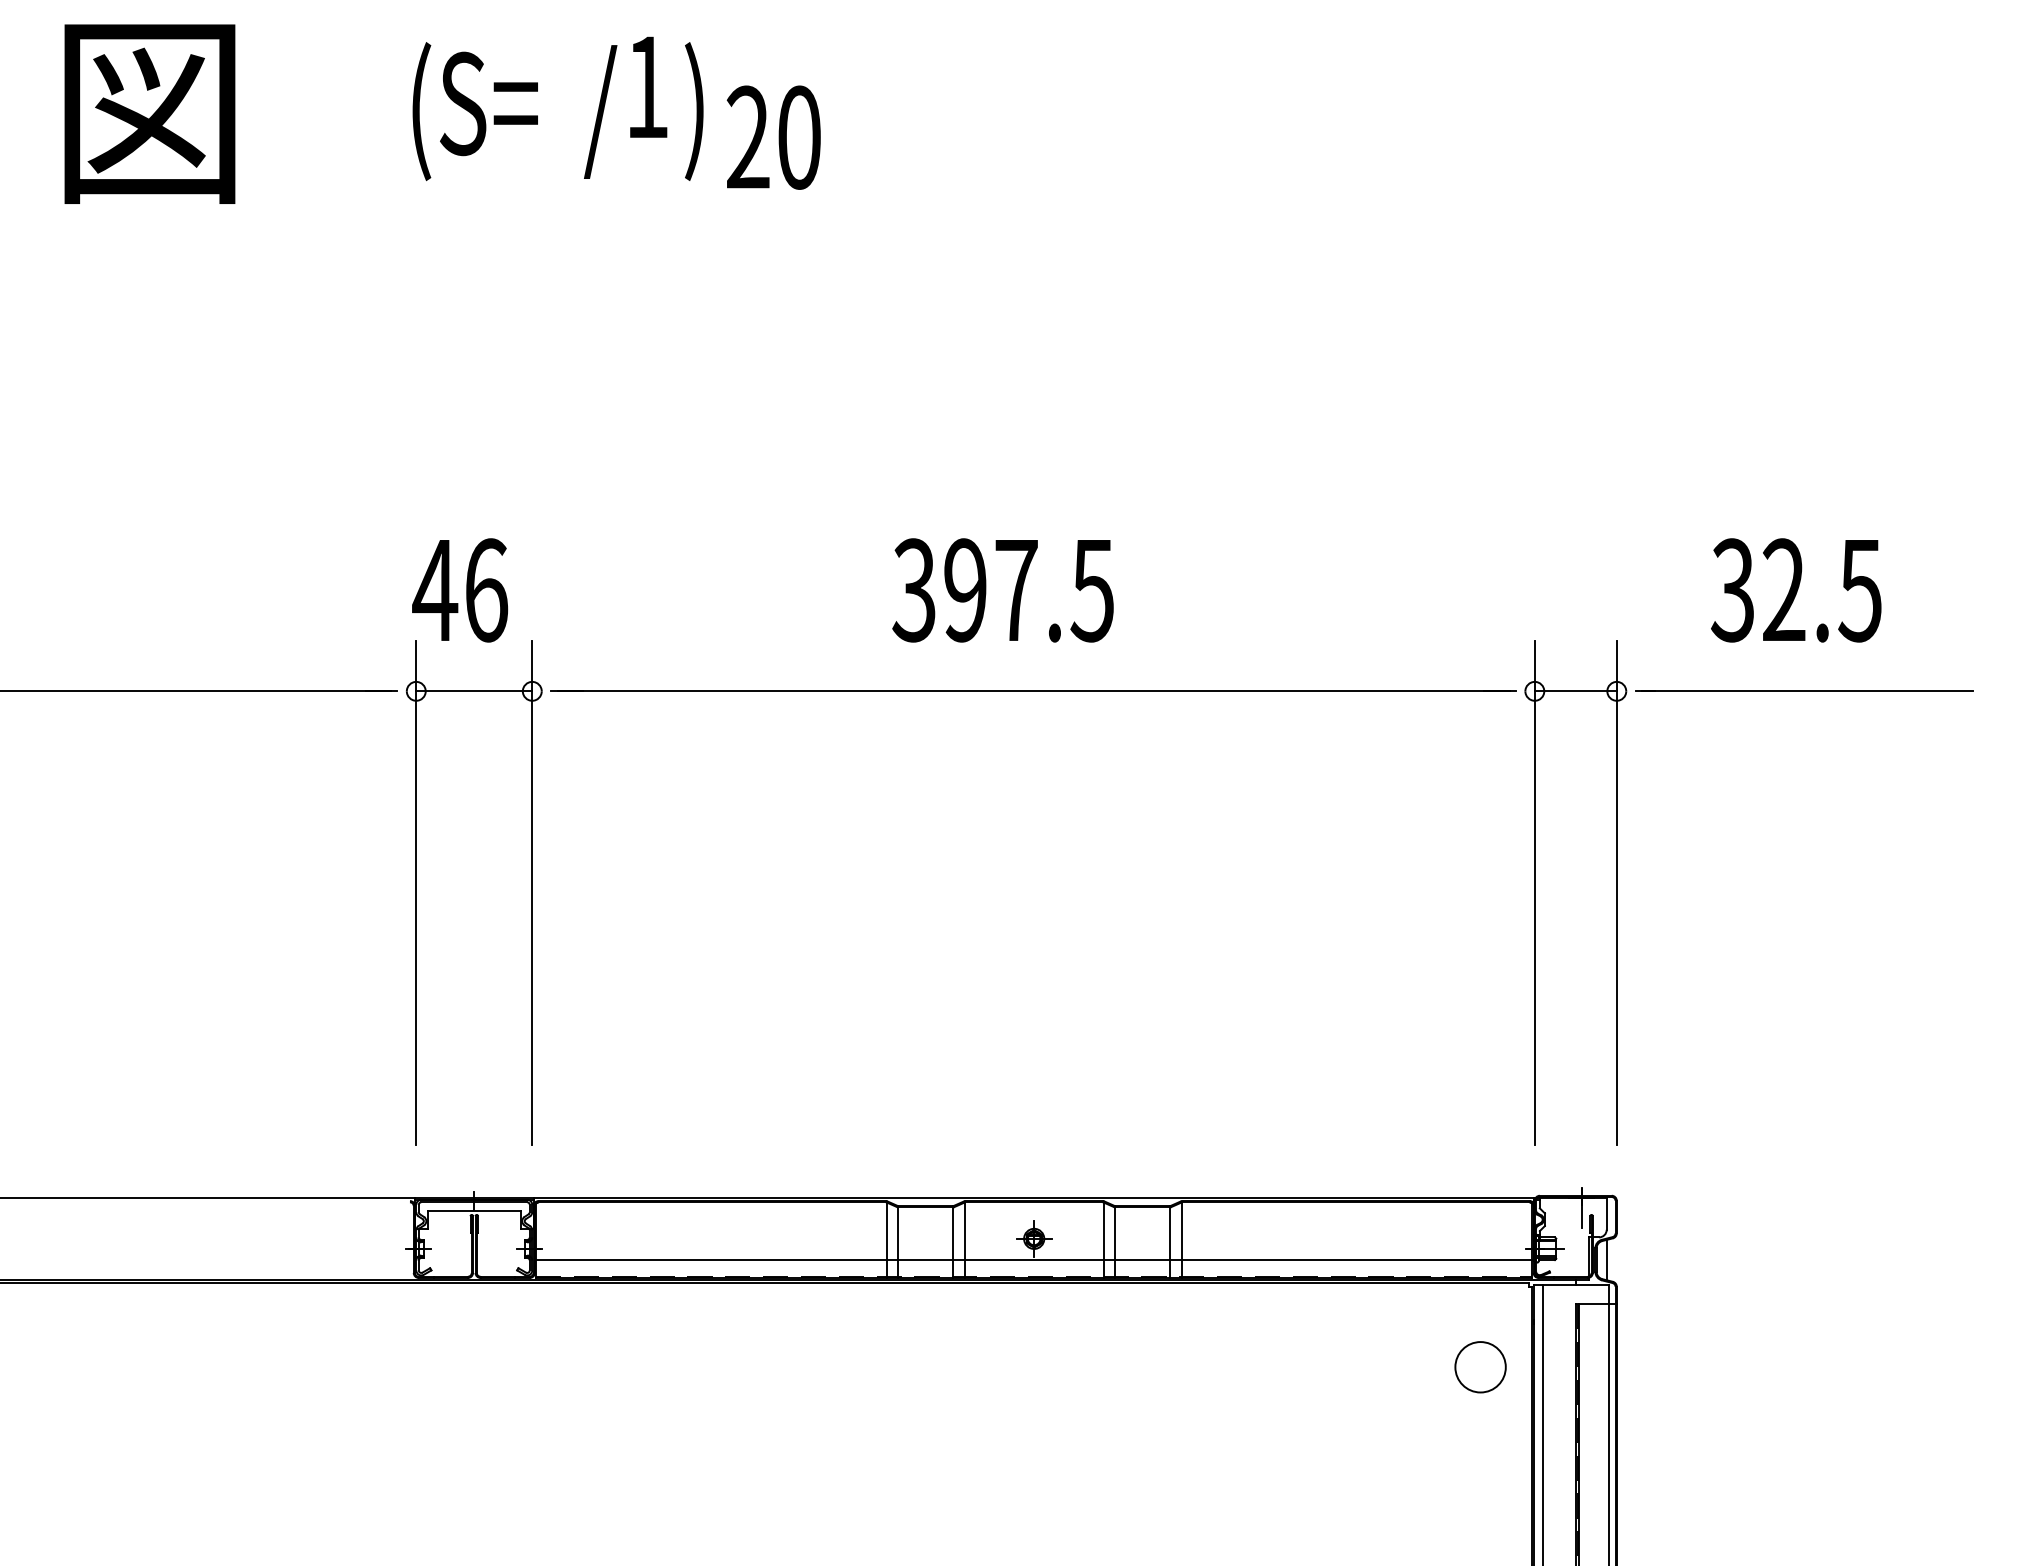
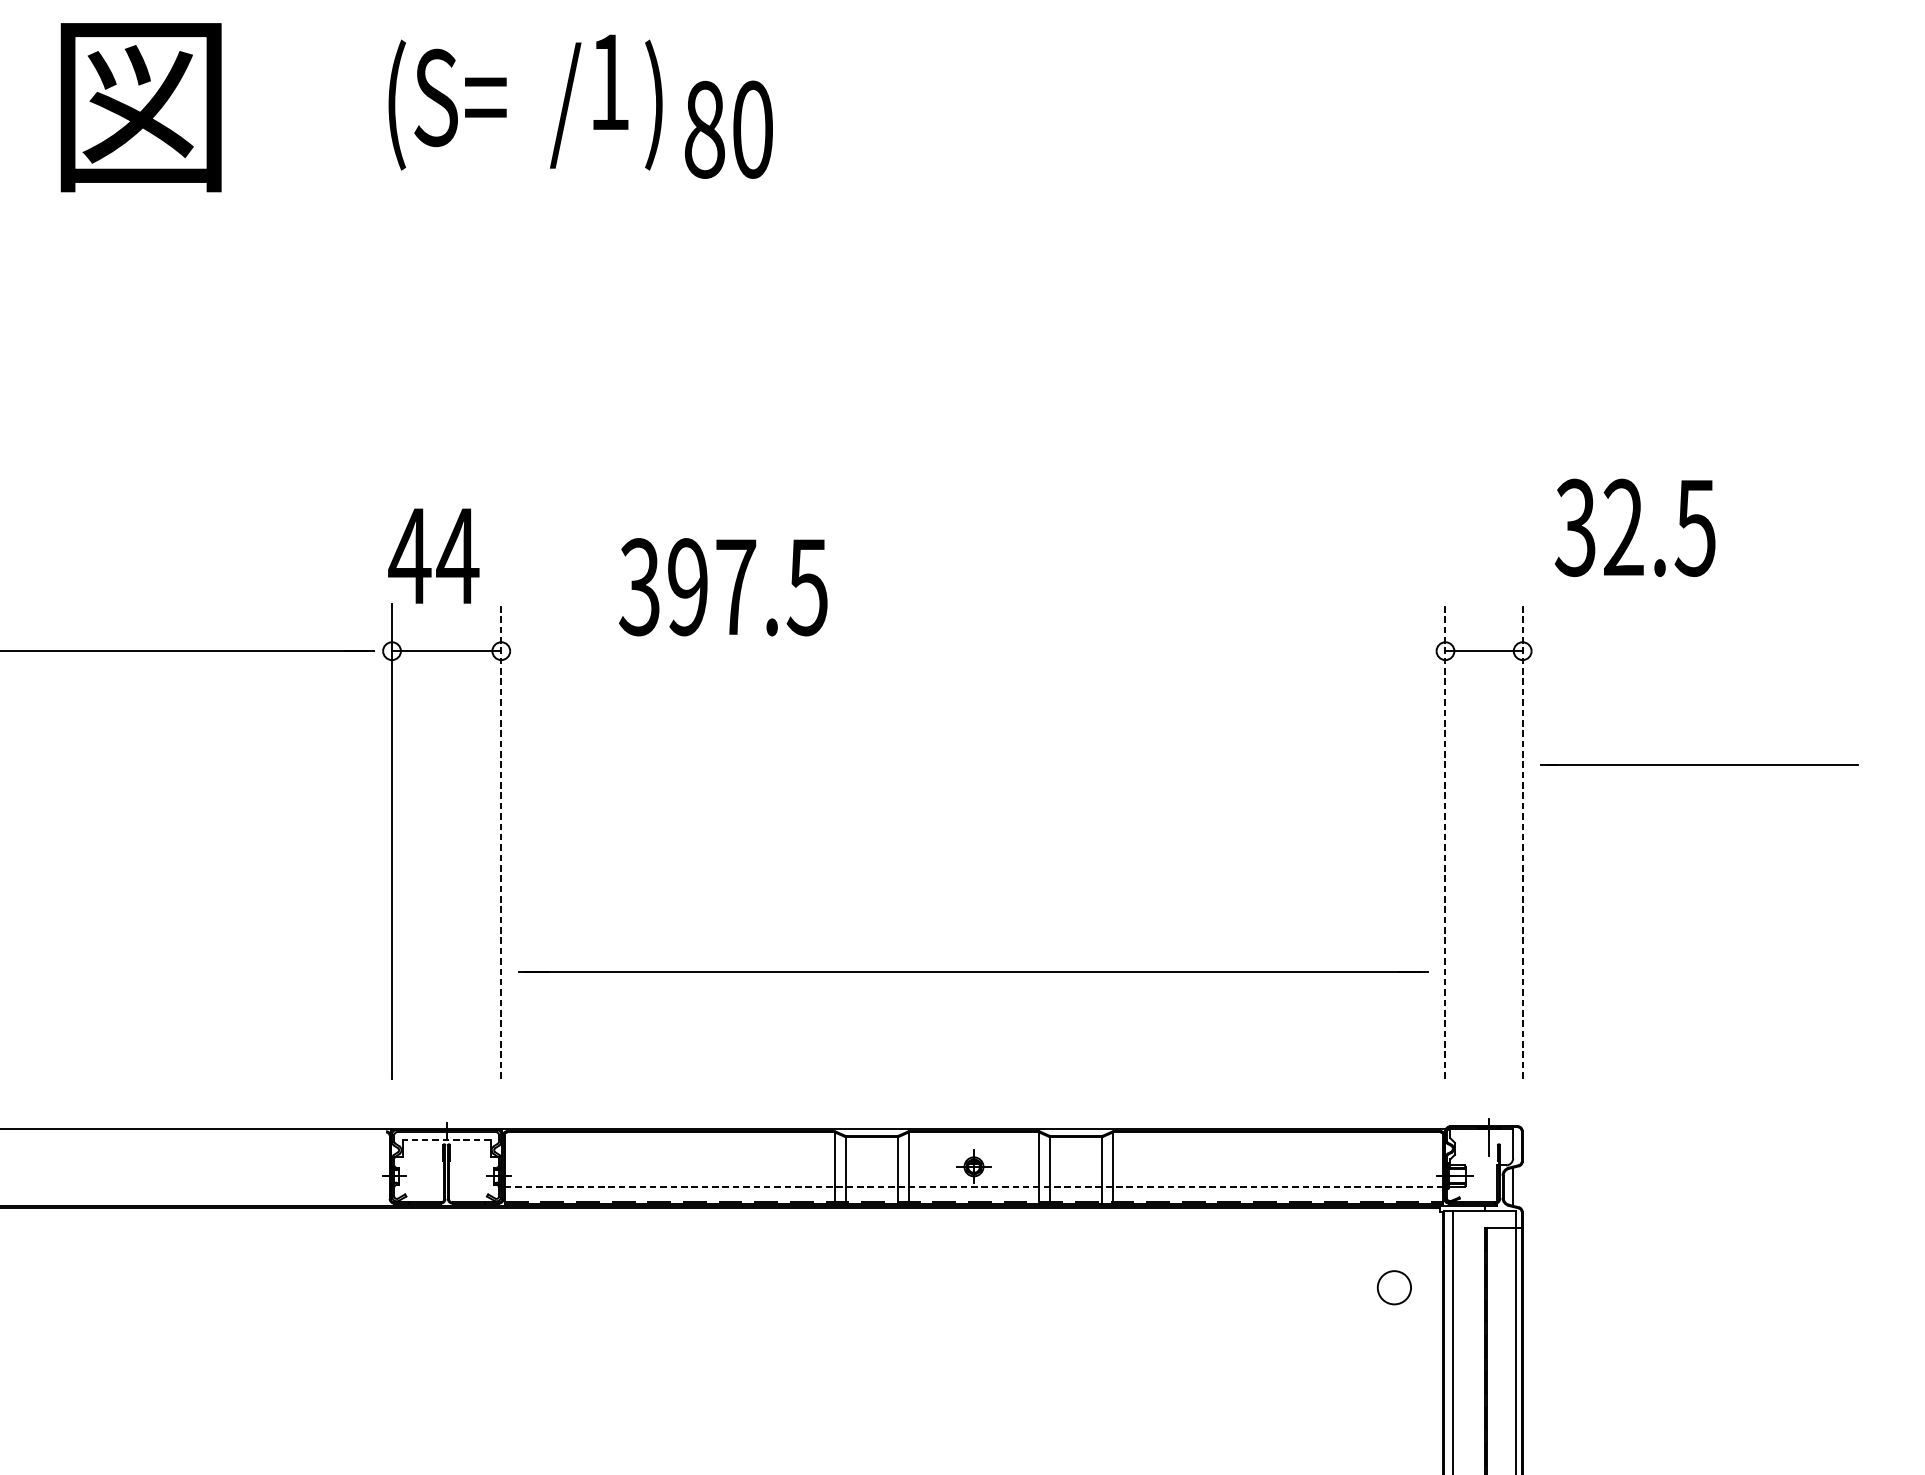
text: (747, 137) -> (703, 129), 20 -> 80
text: (486, 590) -> (458, 556), 46 -> 44
text: (1002, 590) -> (722, 587), moved
text: (1796, 590) -> (1635, 527), moved
line: (1033, 690) -> (973, 971), moved
line: (1804, 690) -> (1699, 764), moved
line: (532, 892) -> (501, 840), solid -> dashed
line: (1534, 892) -> (1445, 840), solid -> dashed
line: (1616, 892) -> (1522, 840), solid -> dashed
line: (474, 1210) -> (446, 1140), solid -> dashed
line: (1034, 1260) -> (974, 1187), solid -> dashed
circle: (1480, 1367) -> (1394, 1287), size x0.7

